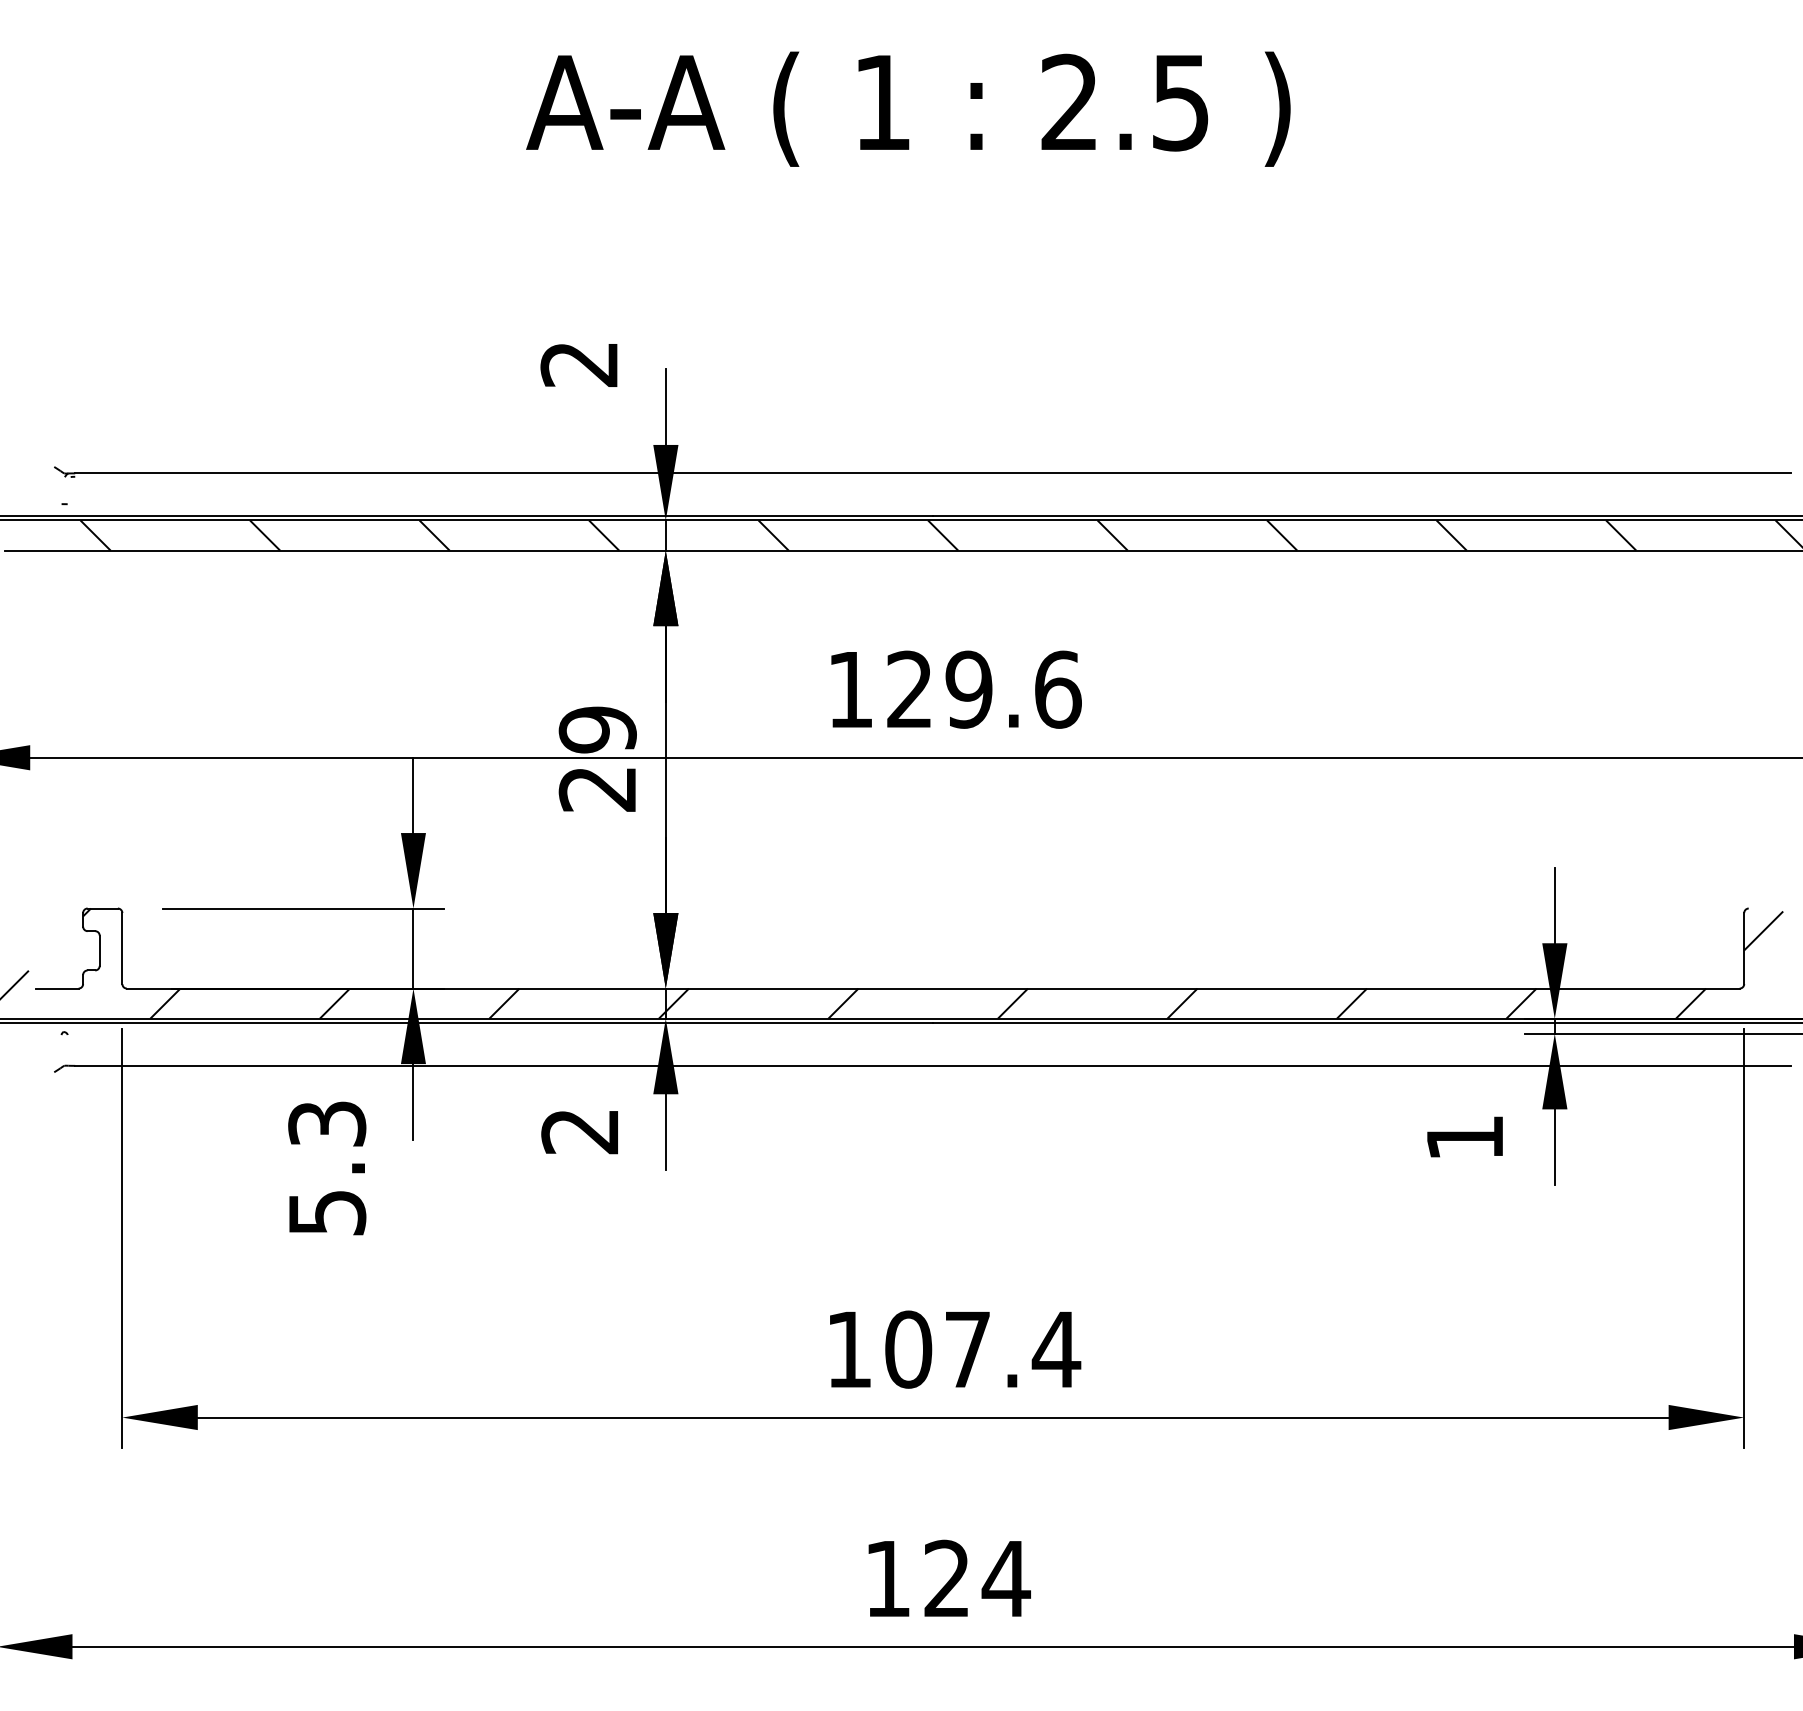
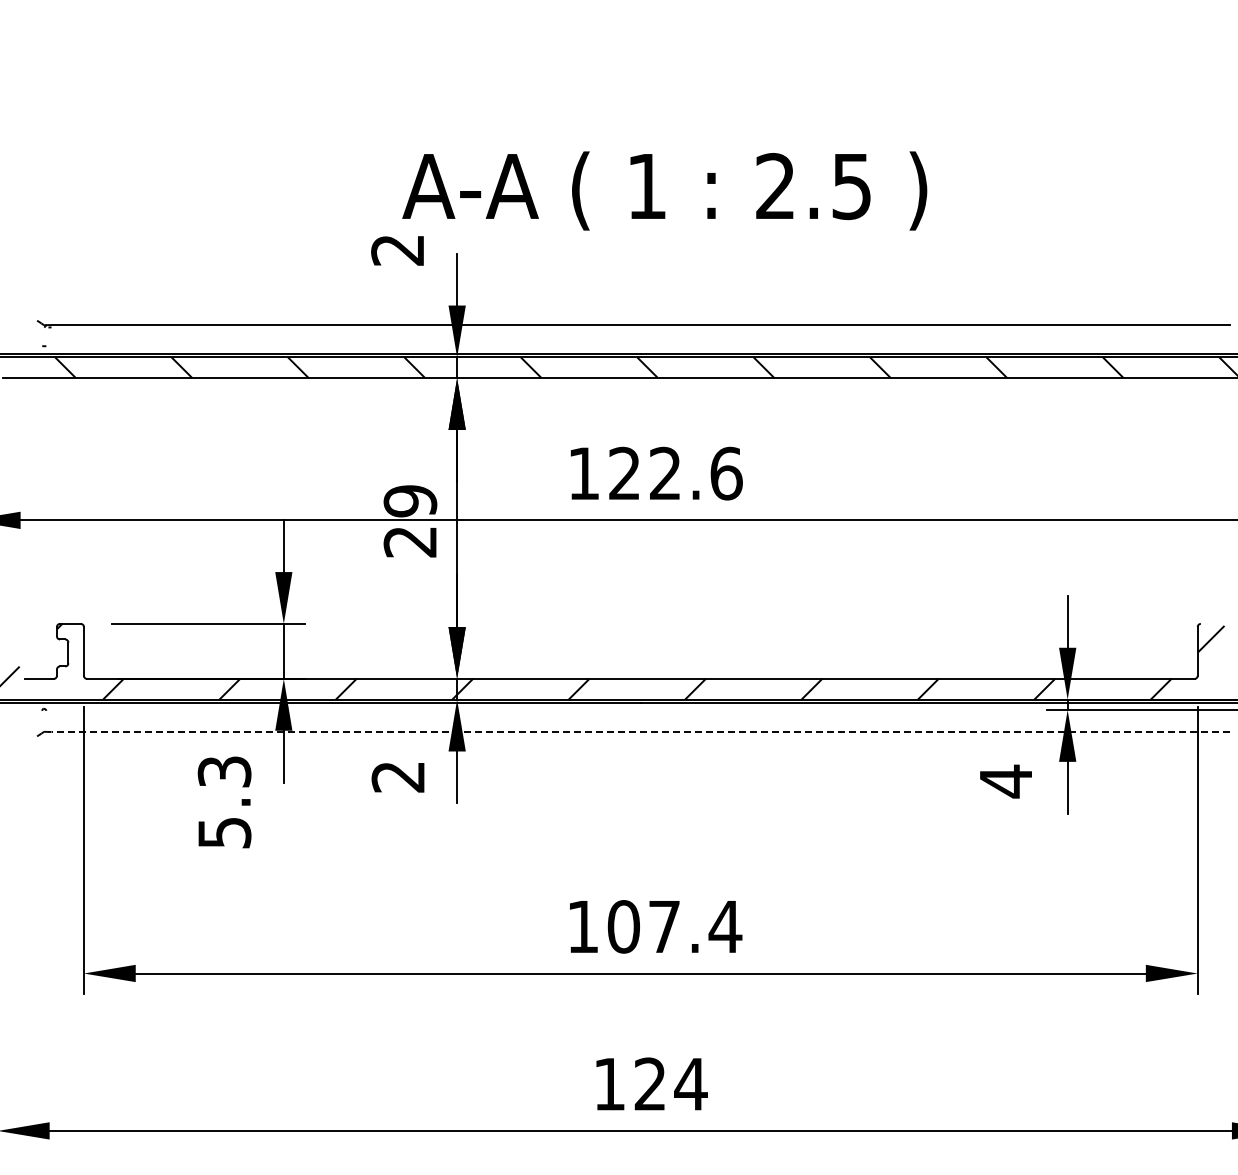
text: (908, 108) -> (664, 190), moved
text: (969, 689) -> (665, 473), 129.6 -> 122.6
line: (932, 1065) -> (640, 731), solid -> dashed
text: (1464, 1137) -> (1005, 781), 1 -> 4

